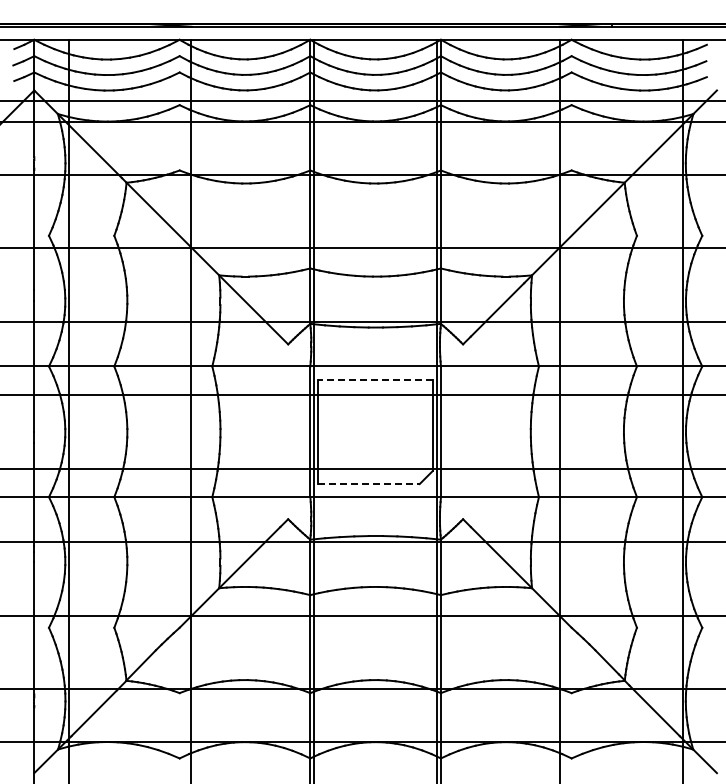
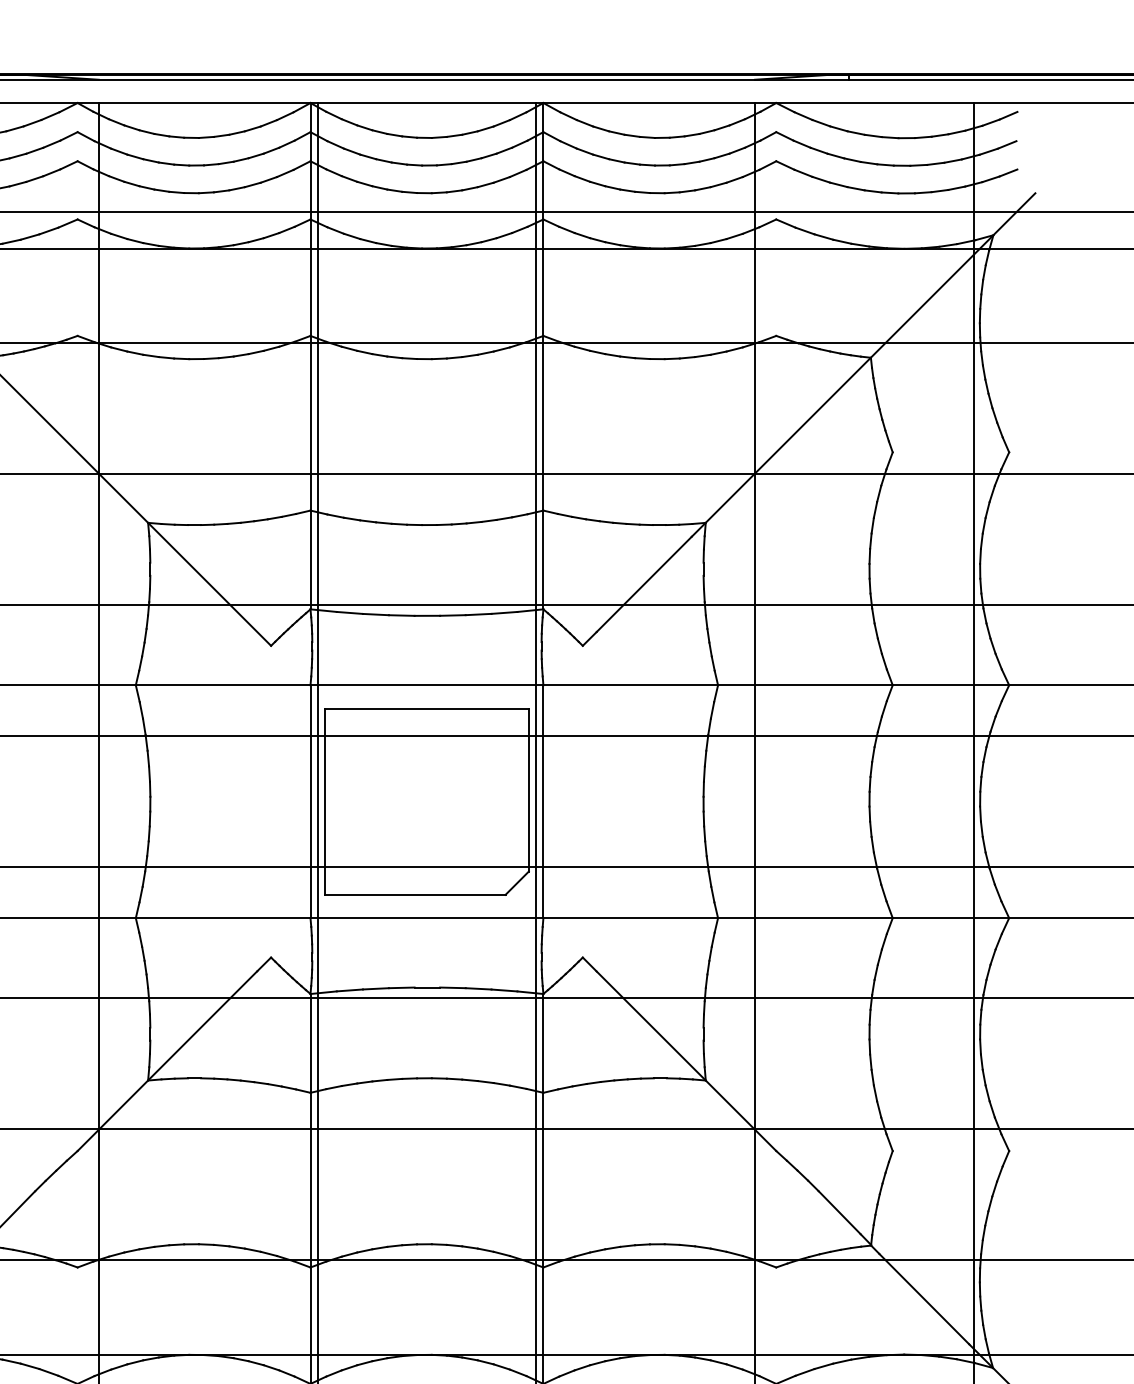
line: (375, 379) -> (426, 708), dashed -> solid
line: (369, 484) -> (416, 895), dashed -> solid

